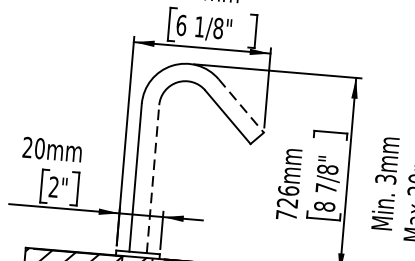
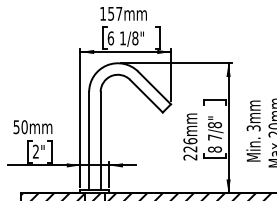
line: (241, 106) -> (154, 88), dashed -> solid
text: (27, 148) -> (16, 127), 20mm -> 50mm
line: (152, 179) -> (100, 141), dashed -> solid
text: (286, 215) -> (190, 157), 726mm -> 226mm

